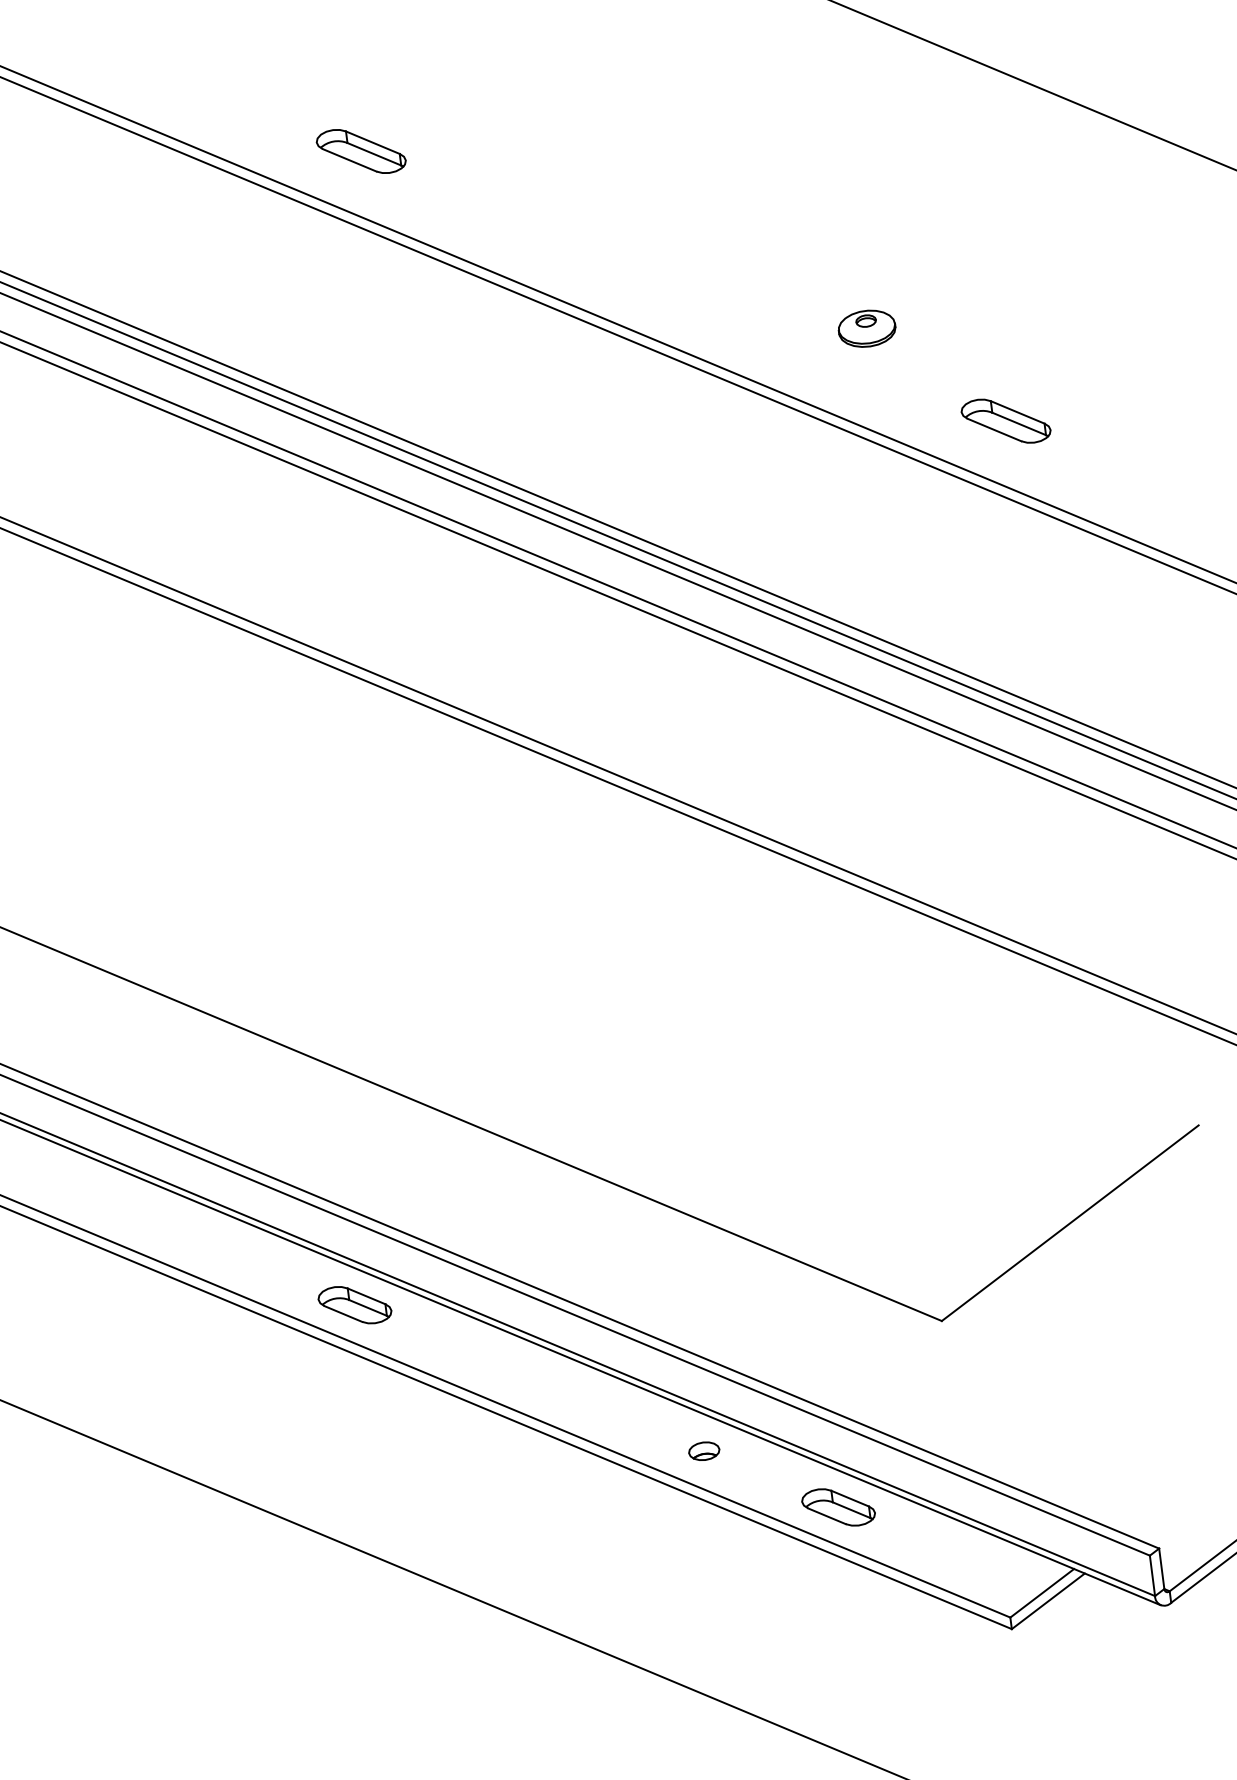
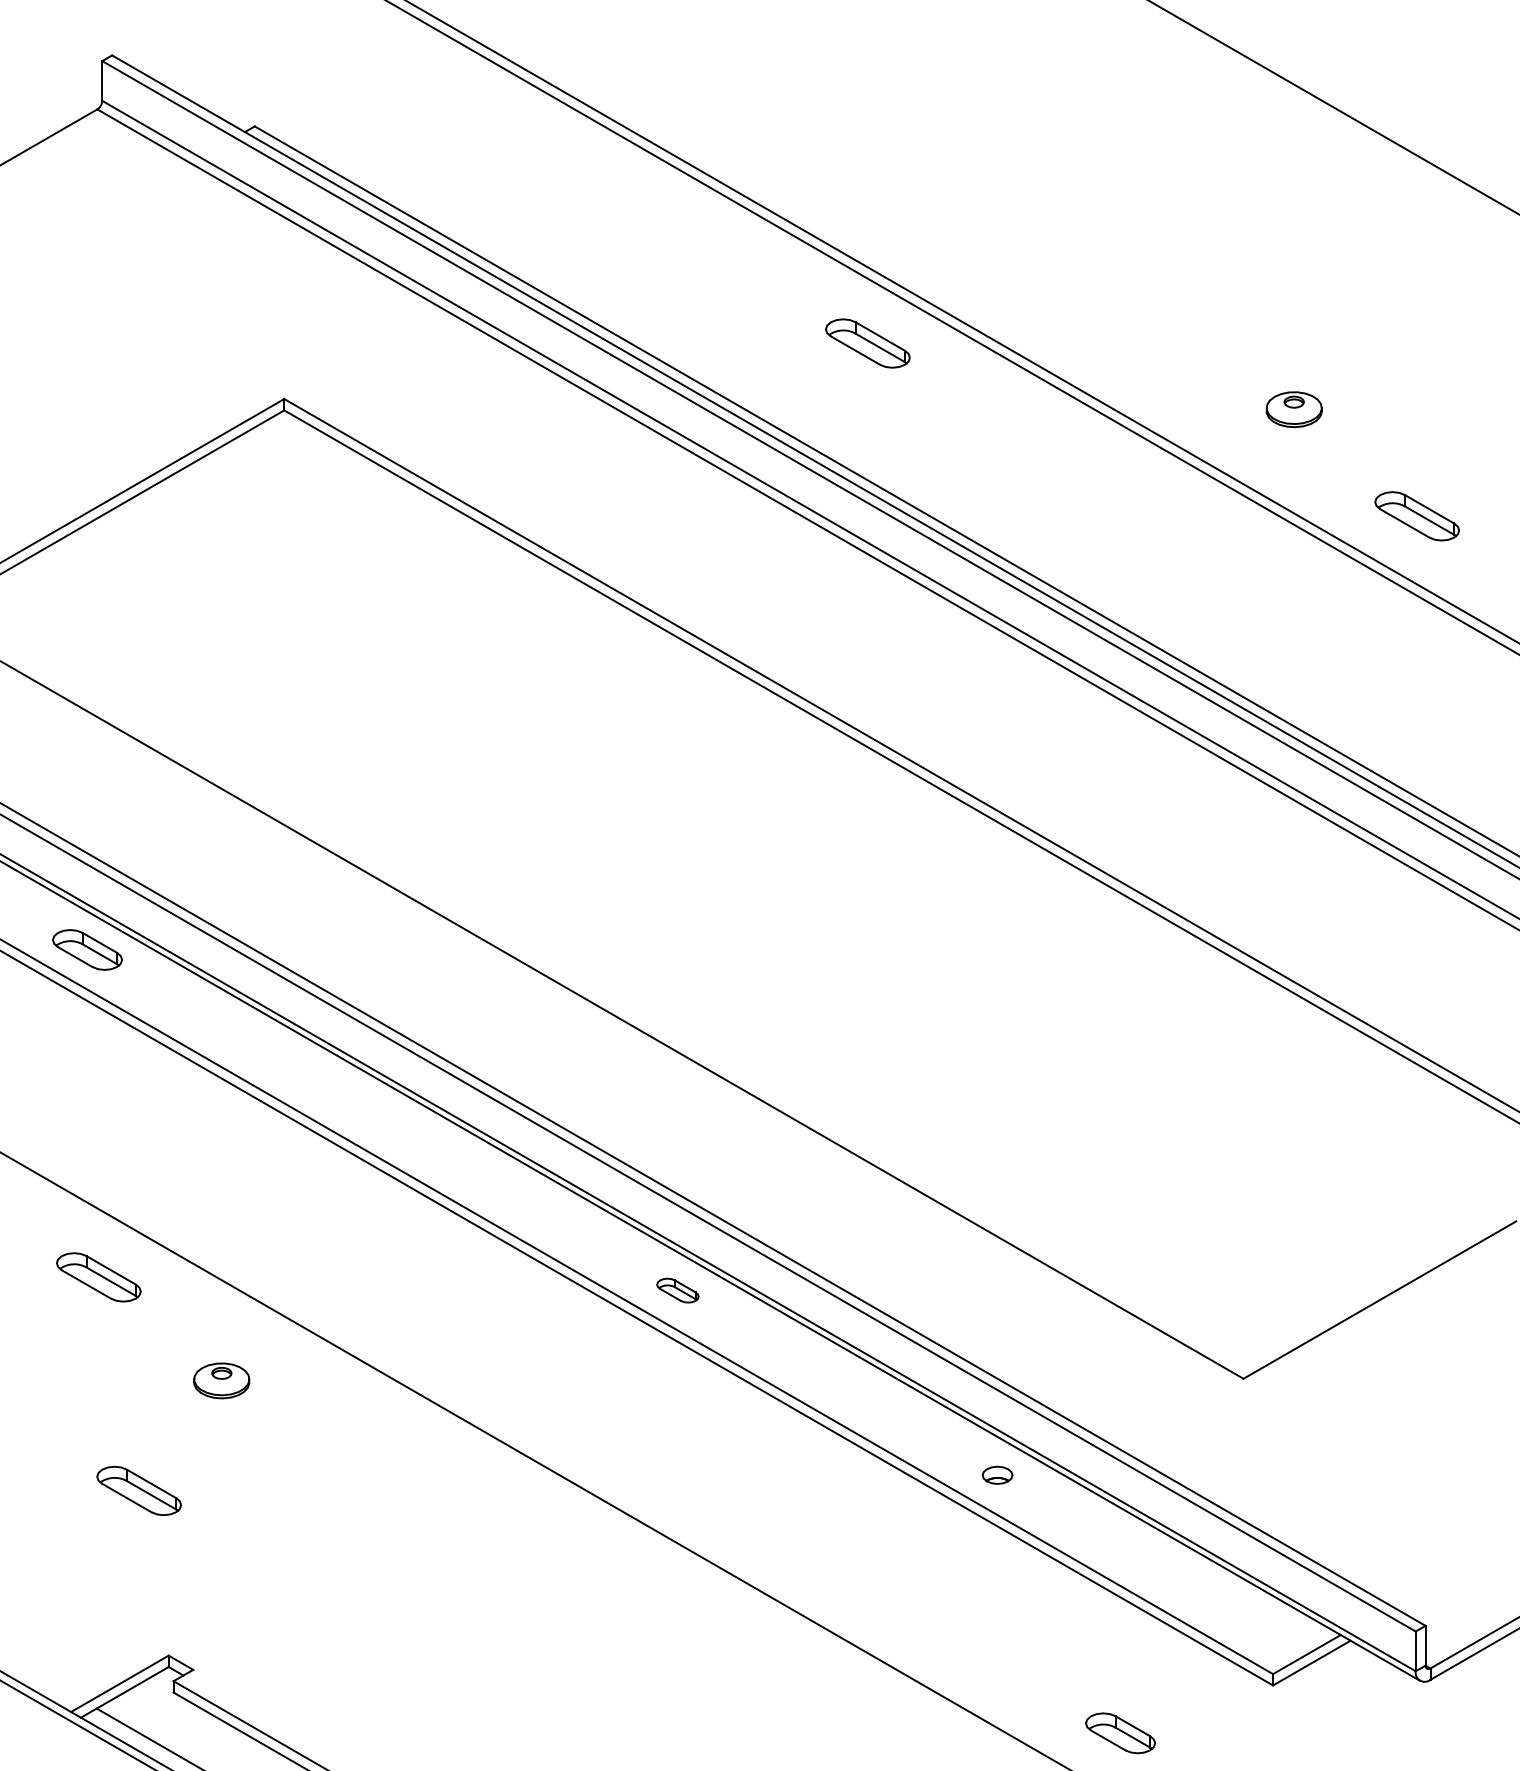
part: (360, 151) -> (867, 343), moved
part: (354, 1304) -> (677, 1290), size x0.6
part: (838, 1507) -> (1120, 1733), moved

